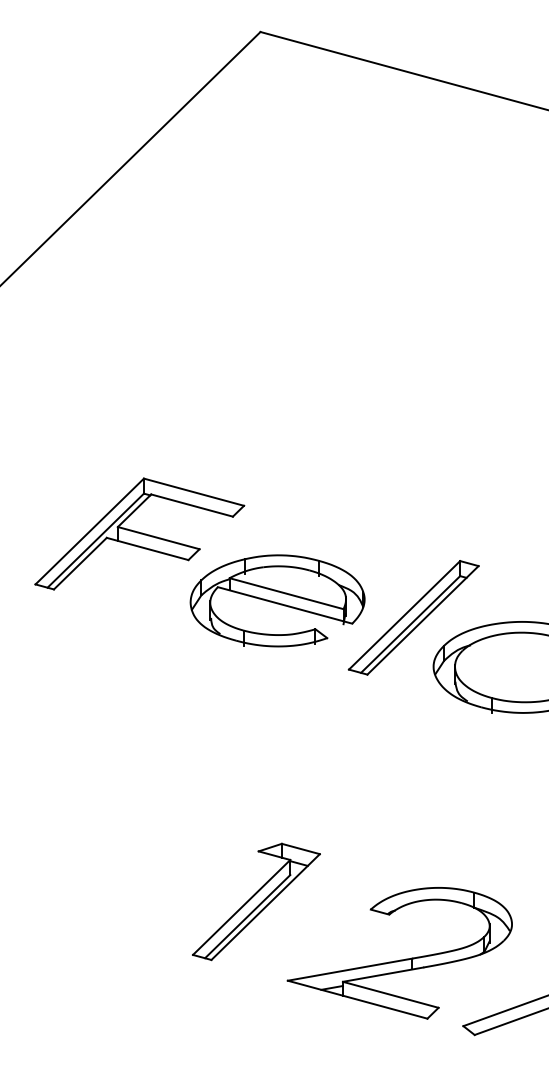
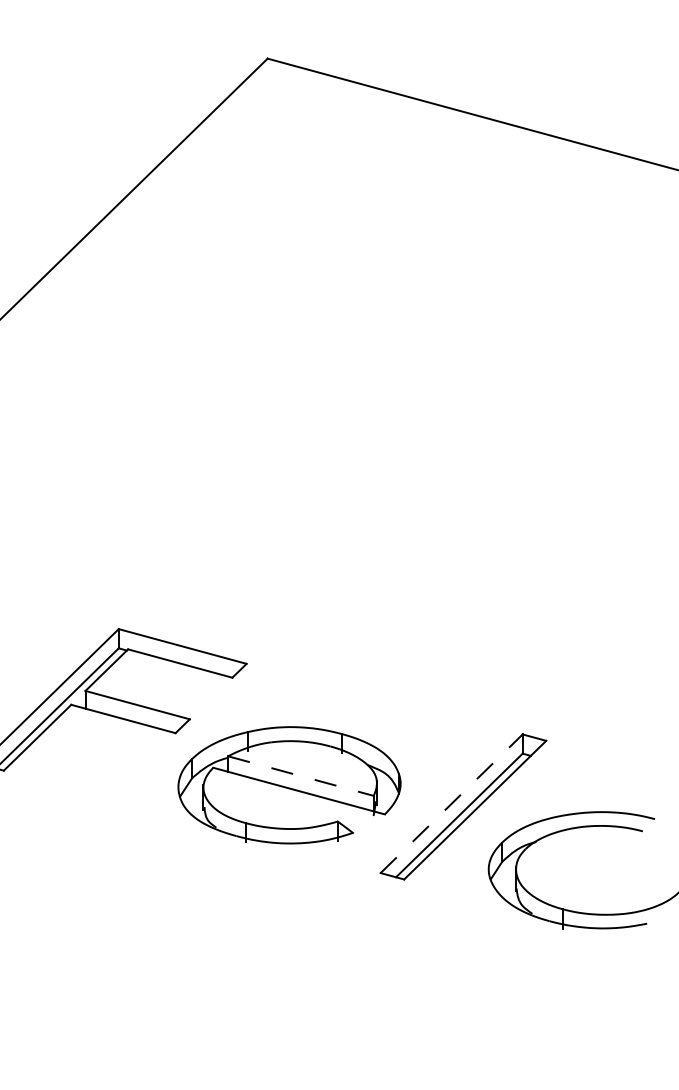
line: (287, 593) -> (302, 775), solid -> dashed
line: (404, 615) -> (451, 803), solid -> dashed

